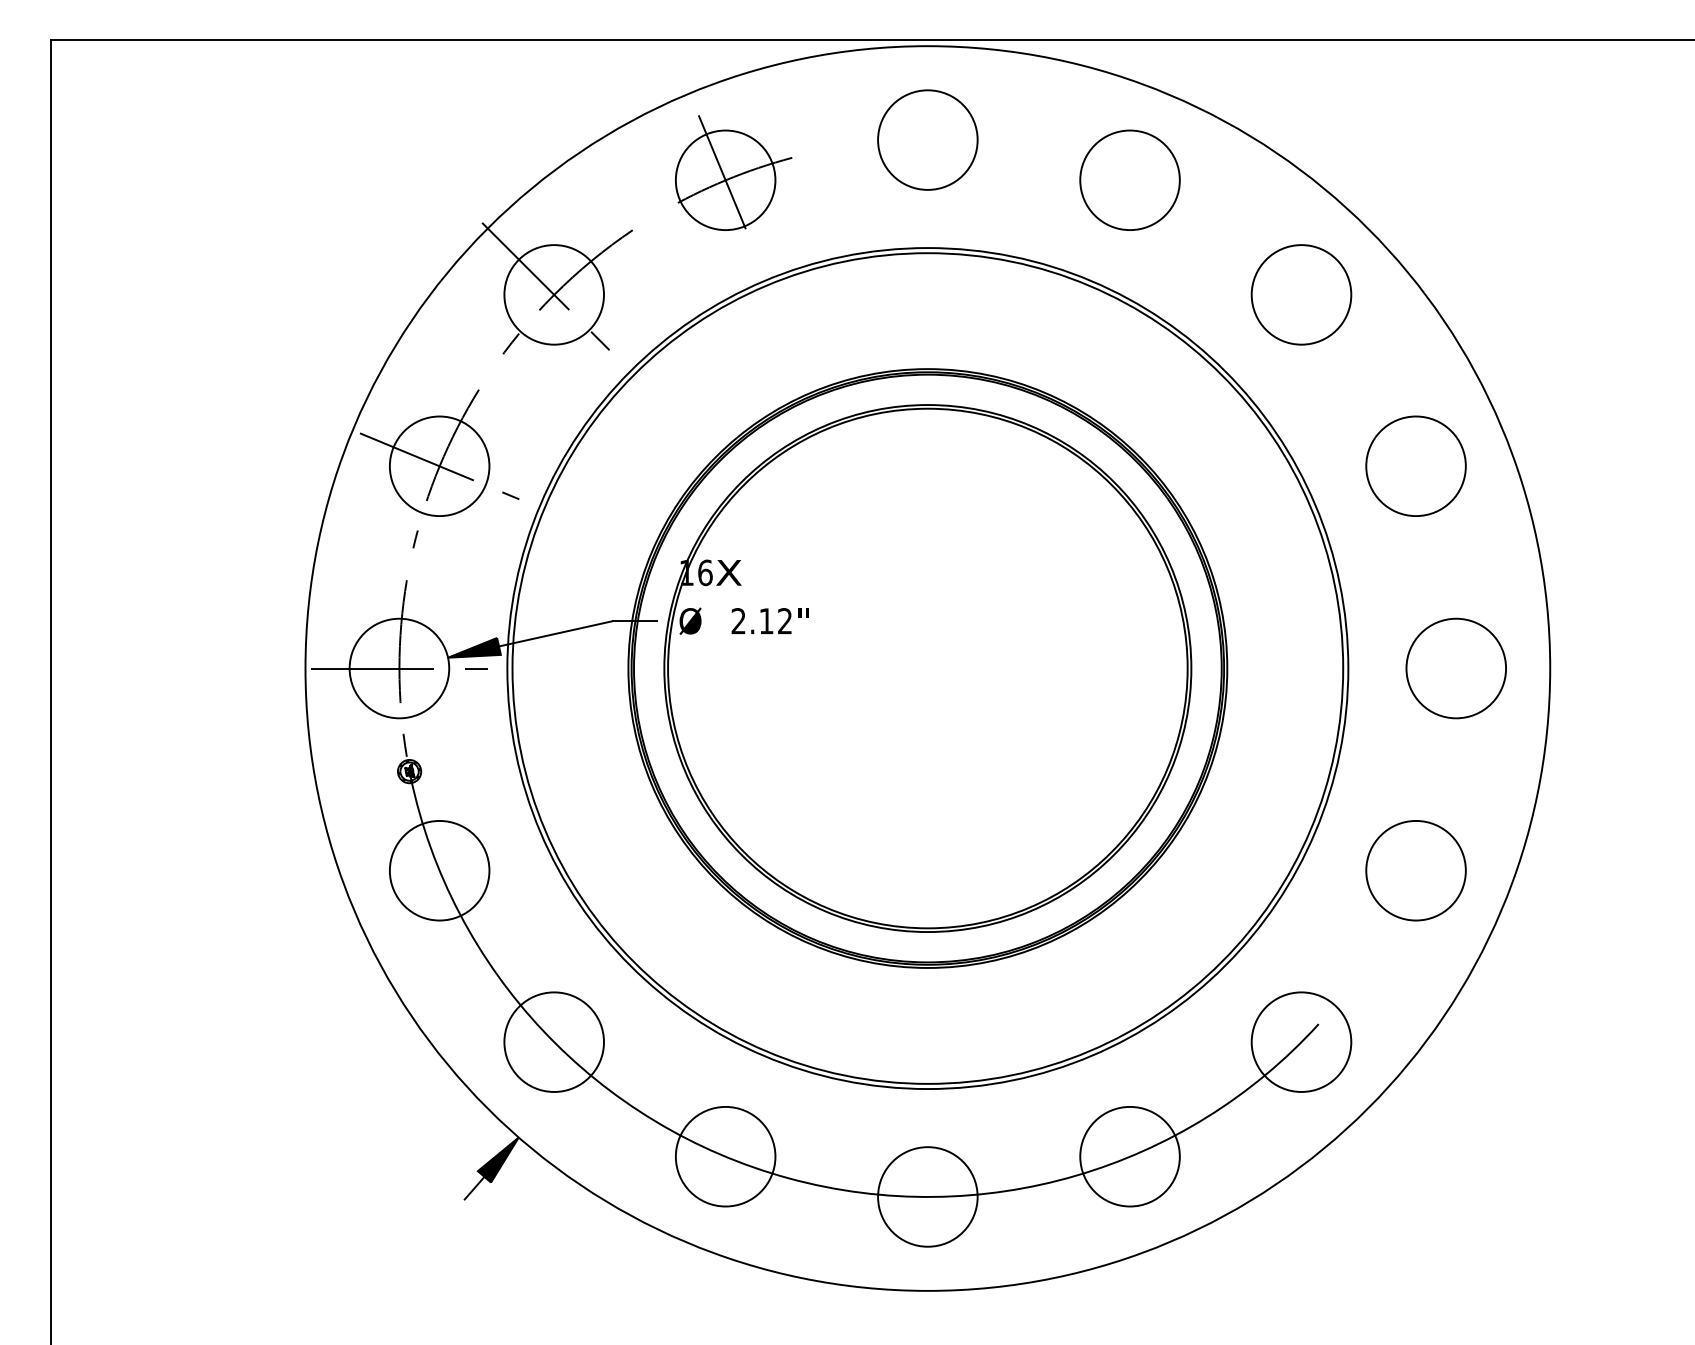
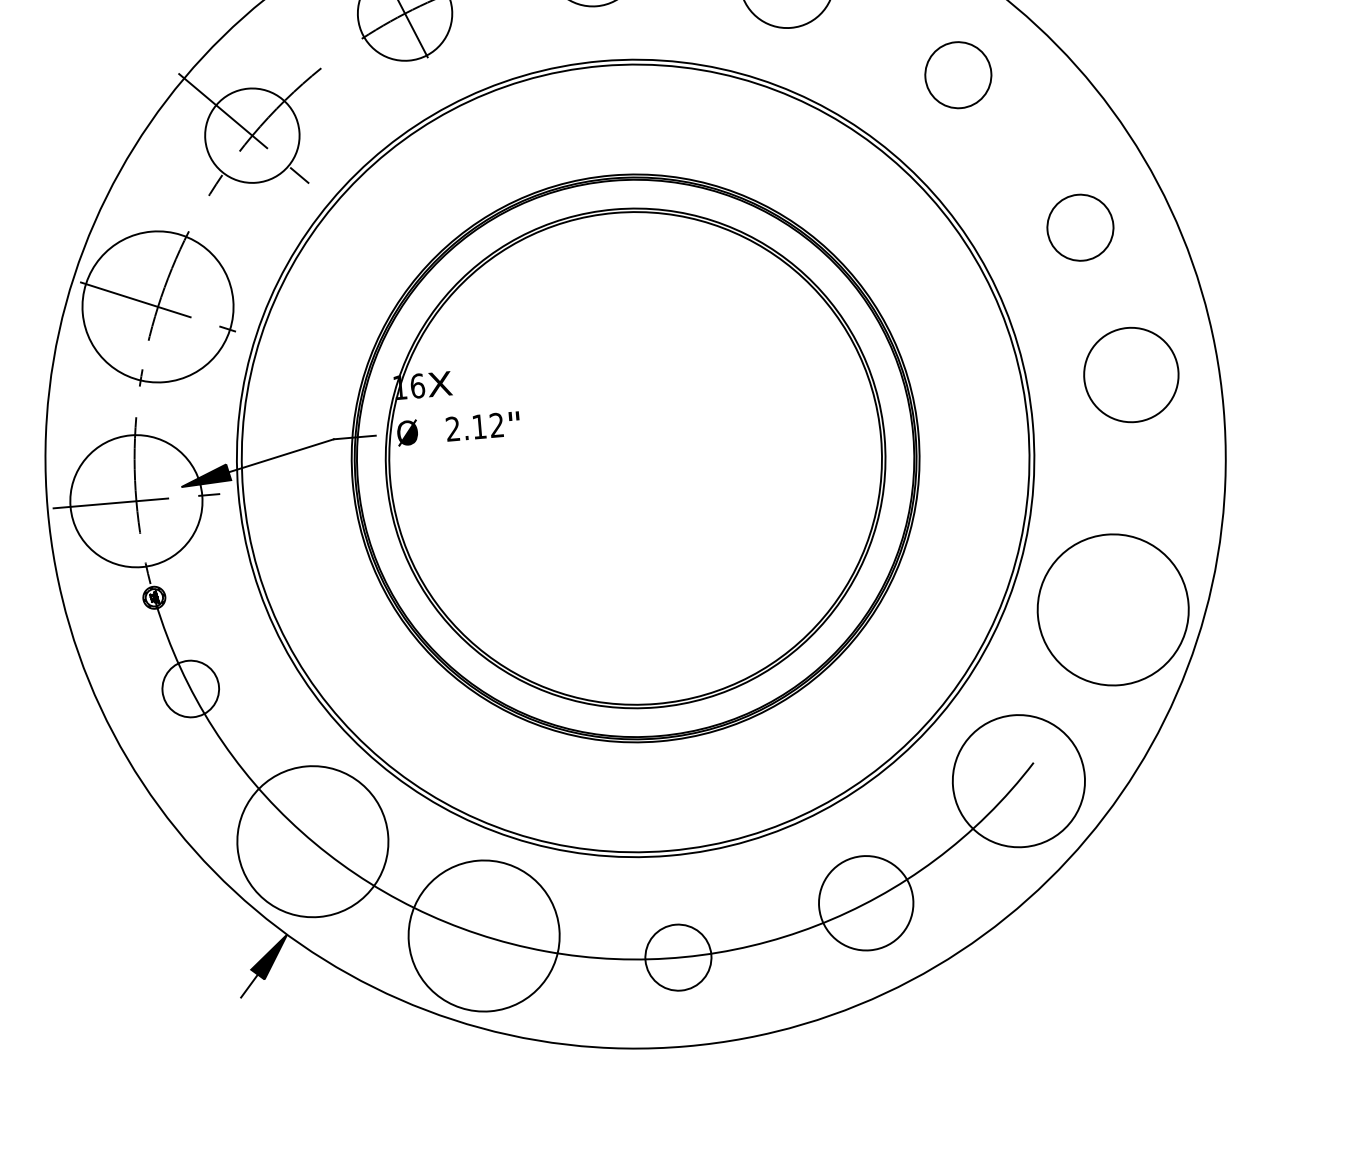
circle: (1301, 294) -> (958, 74), size x0.7
circle: (1415, 465) -> (1079, 227), size x0.7
circle: (439, 466) -> (157, 307), size x1.6
circle: (399, 668) -> (136, 501), size x1.4
circle: (1455, 668) -> (1130, 375), moved
circle: (439, 870) -> (190, 688), size x0.6
circle: (1415, 870) -> (1112, 609), size x1.6
circle: (554, 1041) -> (313, 841), size x1.6
circle: (1301, 1041) -> (1018, 780), size x1.4
circle: (725, 1156) -> (483, 935), size x1.6
circle: (927, 1196) -> (678, 957), size x0.7

